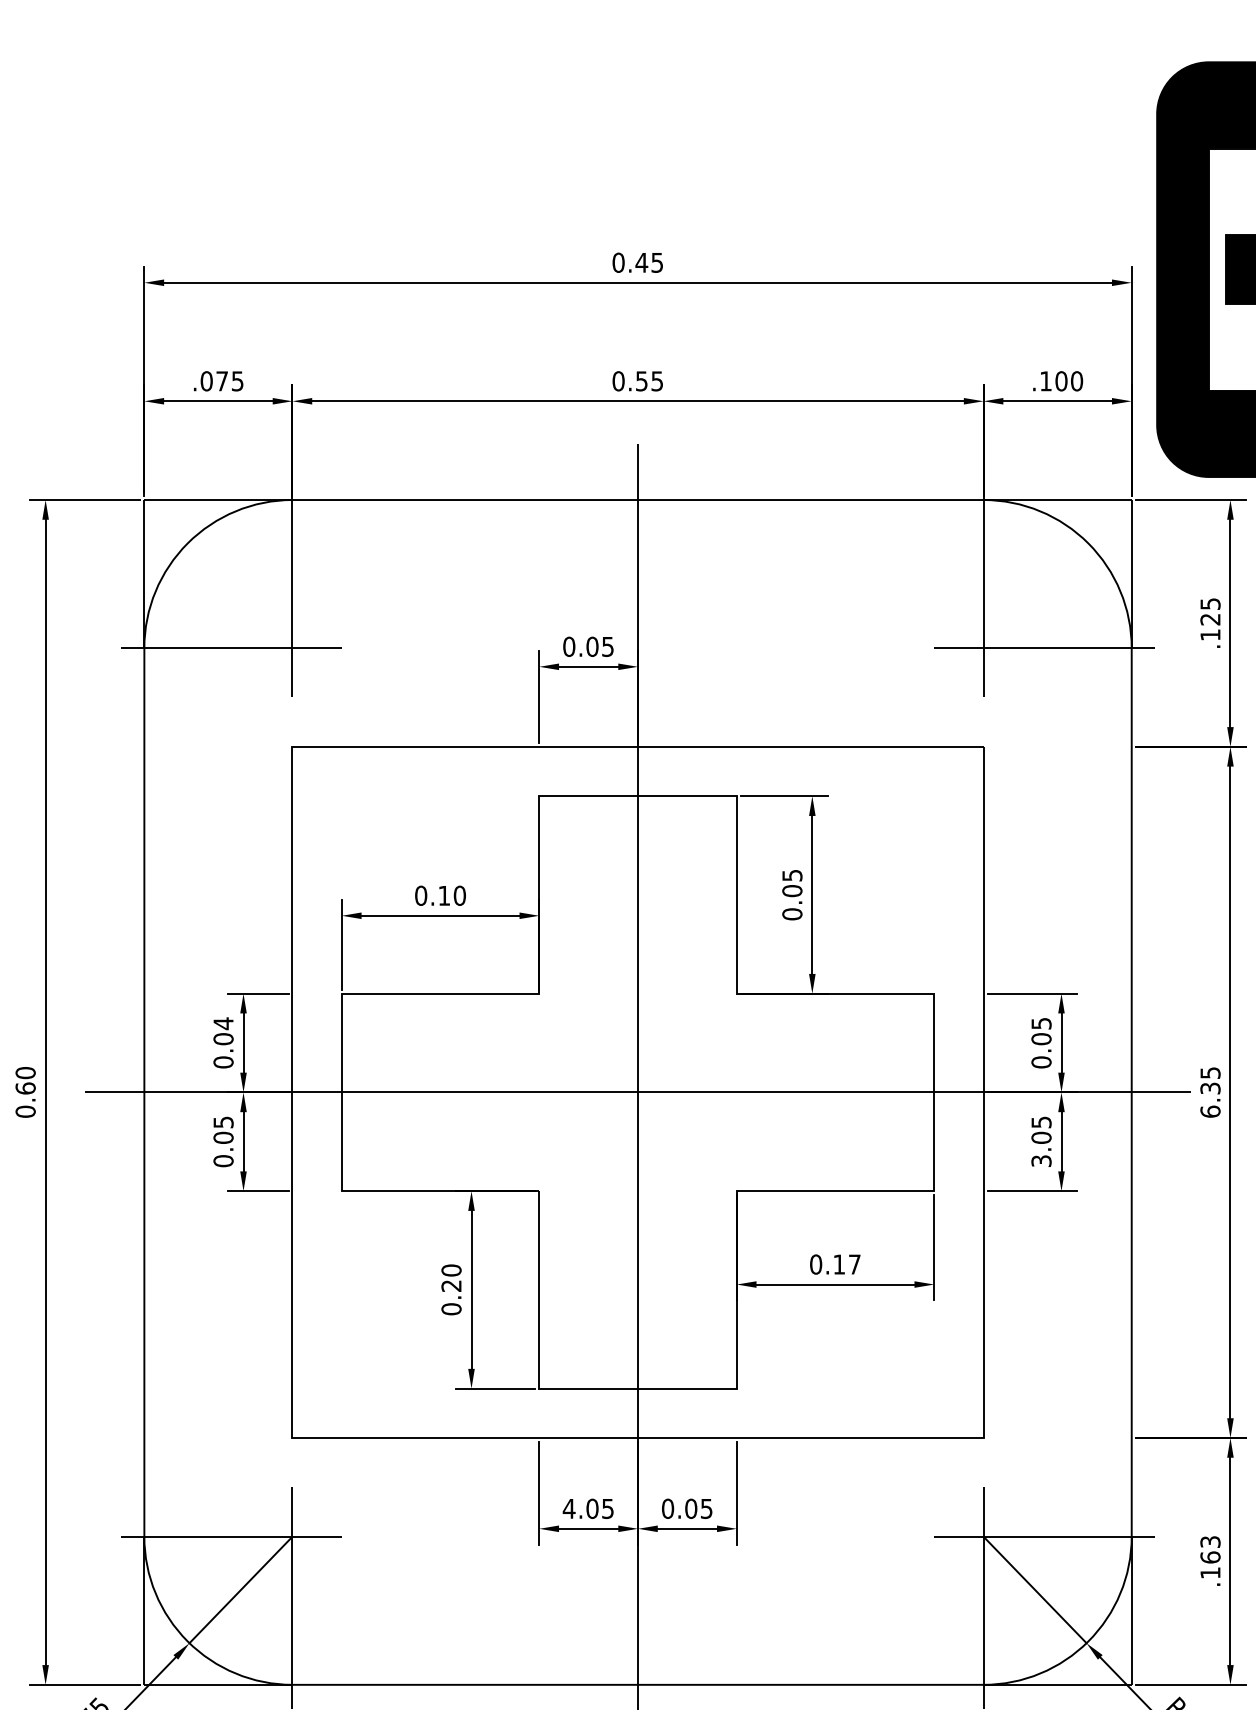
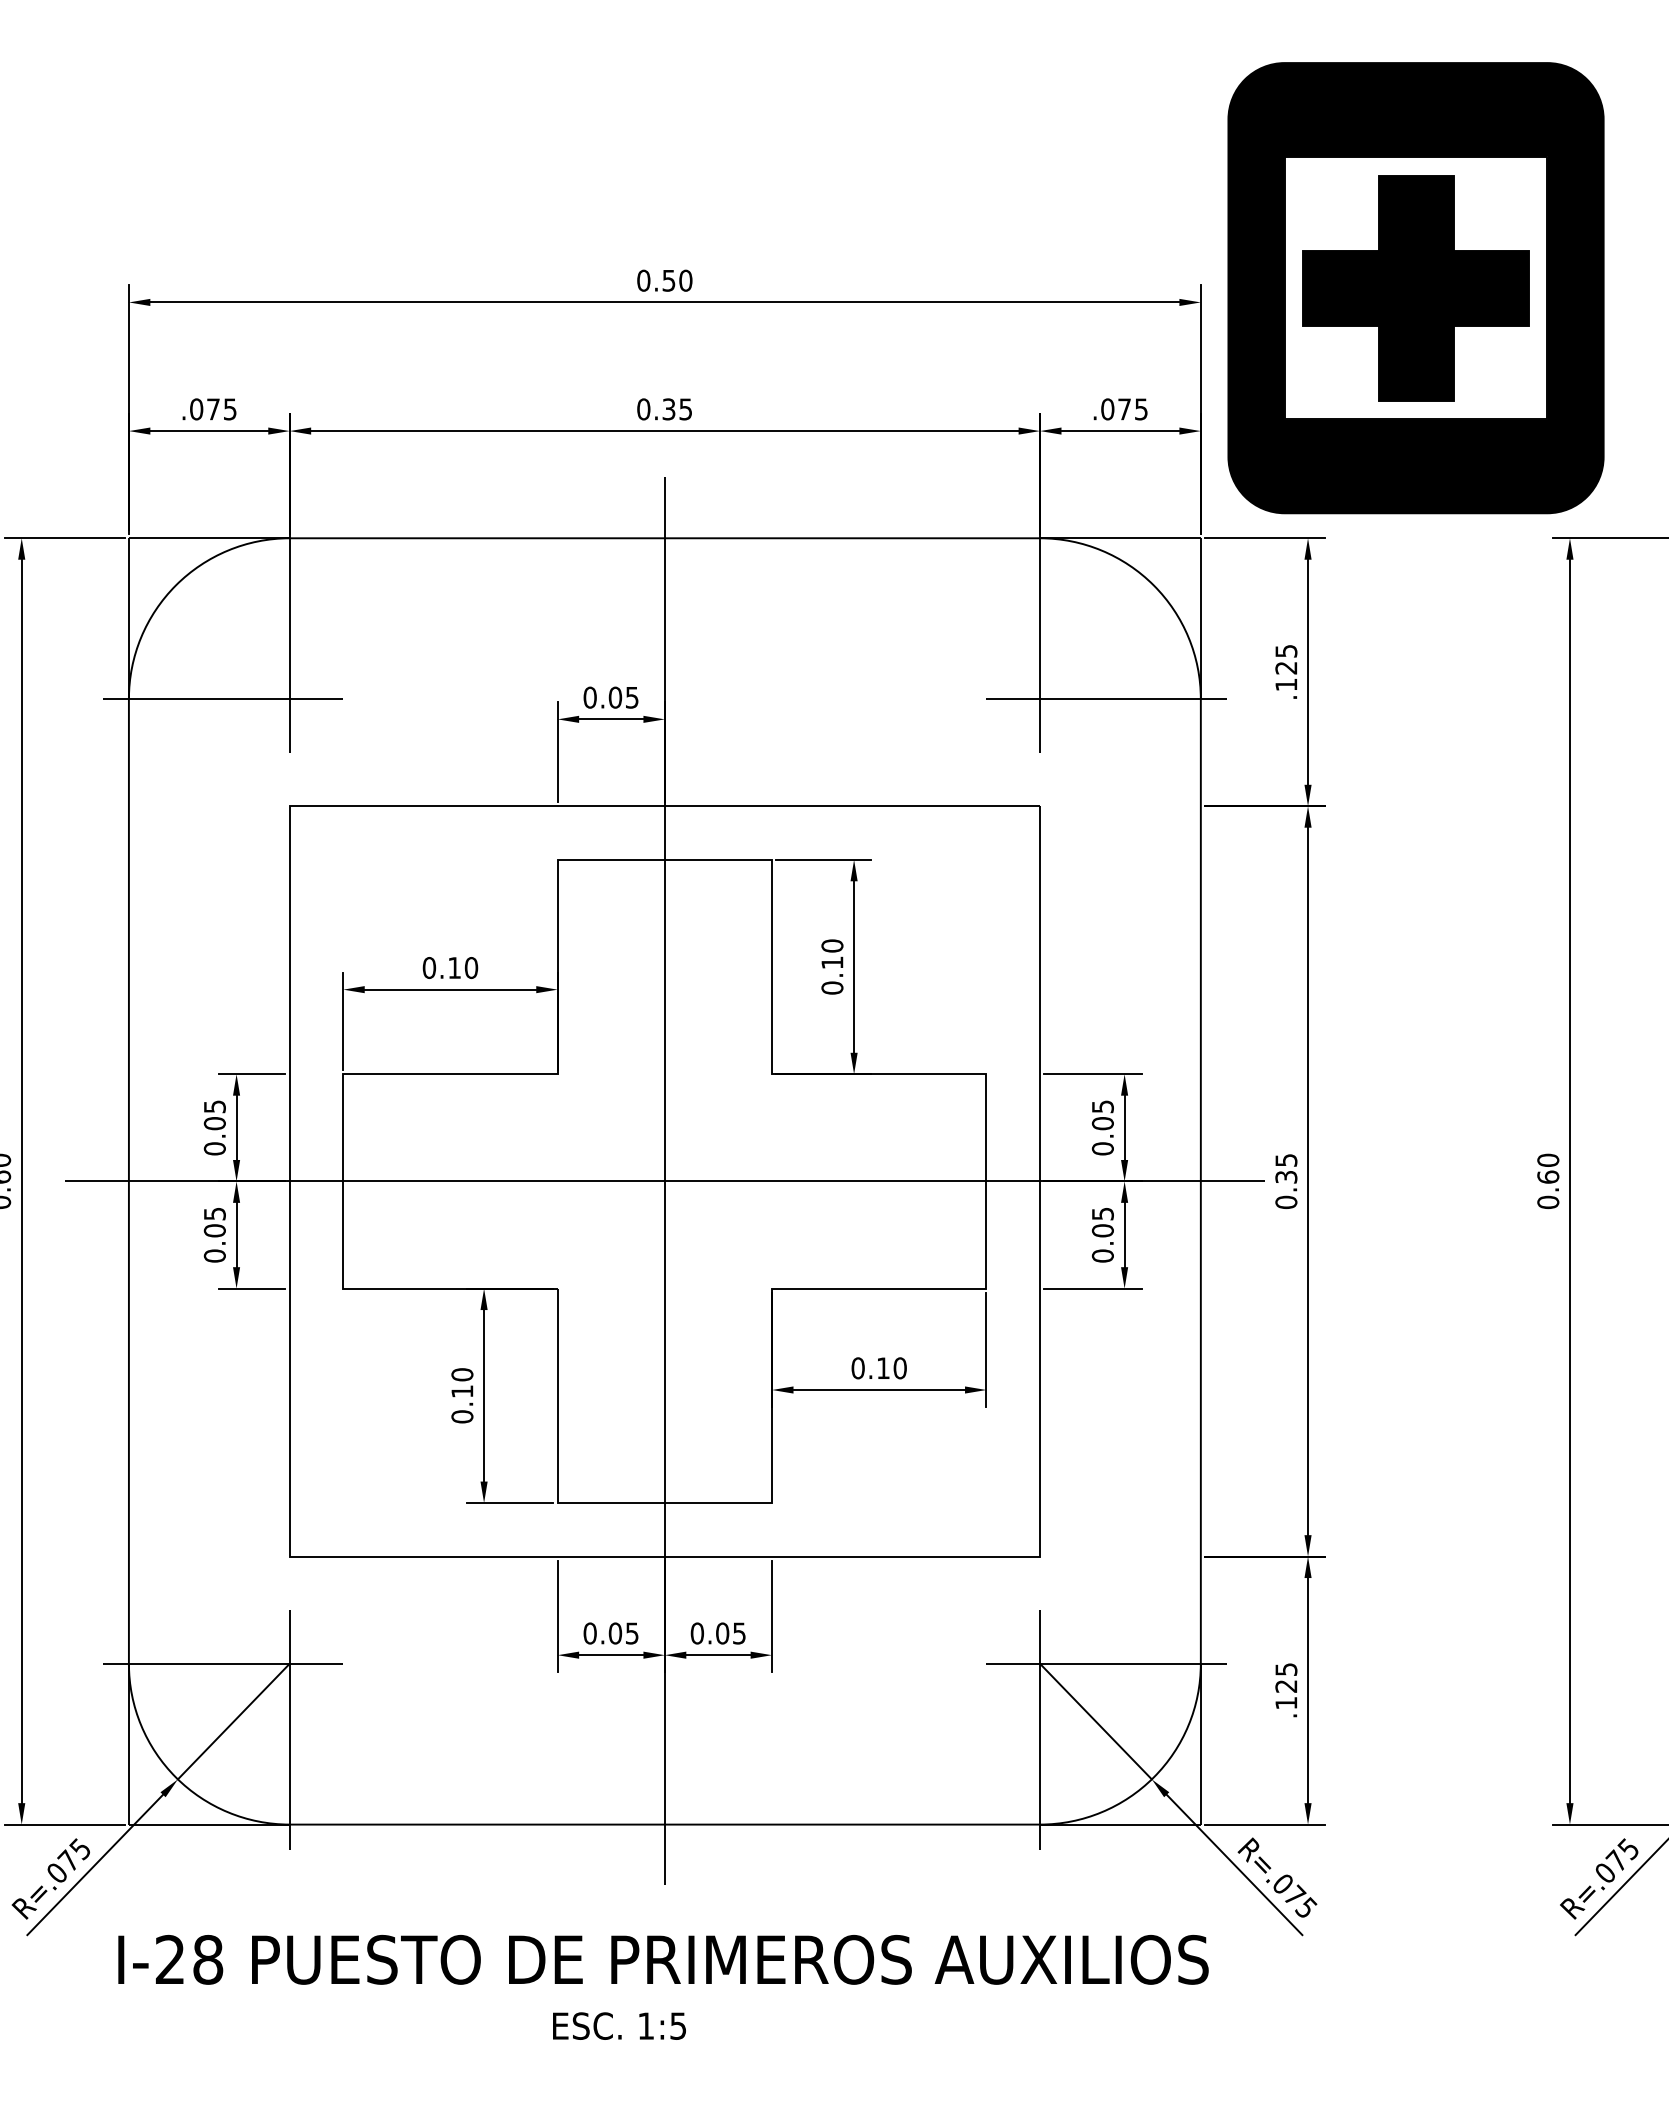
text: (649, 262) -> (677, 280), 0.45 -> 0.50
text: (642, 380) -> (669, 408), 0.55 -> 0.35
text: (1061, 381) -> (1124, 409), .100 -> .075
text: (792, 883) -> (832, 954), 0.05 -> 0.10
text: (223, 1023) -> (214, 1106), 0.04 -> 0.05
text: (1210, 1111) -> (1286, 1202), 6.35 -> 0.35
text: (1041, 1160) -> (1102, 1255), 3.05 -> 0.05
text: (854, 1264) -> (899, 1368), 0.17 -> 0.10
text: (451, 1285) -> (462, 1391), 0.20 -> 0.10
text: (569, 1508) -> (590, 1633), 4.05 -> 0.05
text: (1210, 1549) -> (1286, 1677), .163 -> .125

